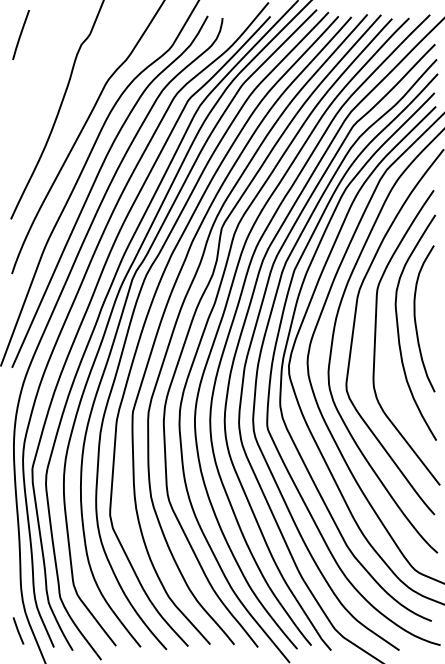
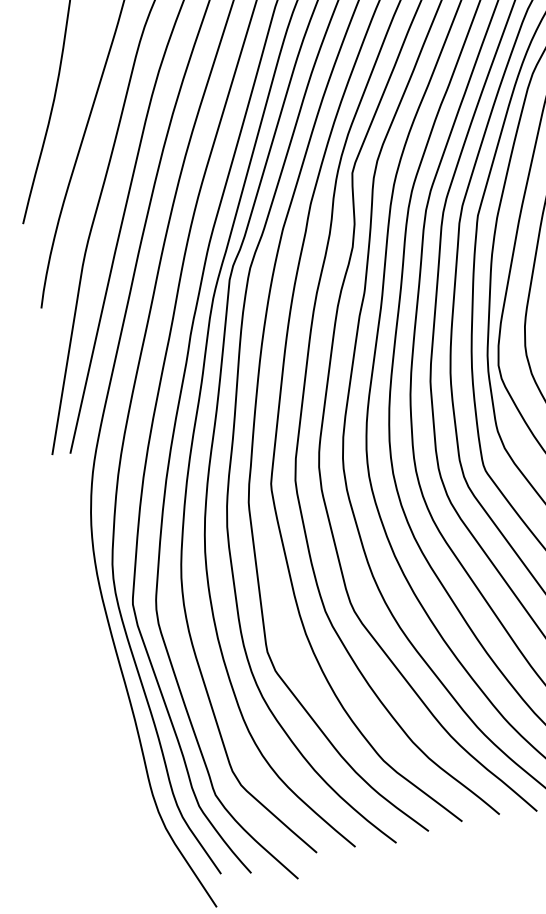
line: (18, 630) -> (160, 858), removed

